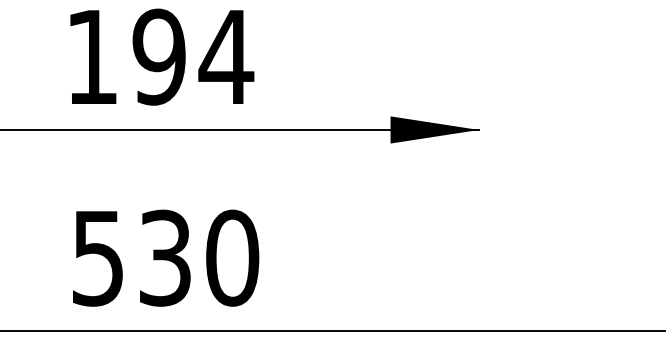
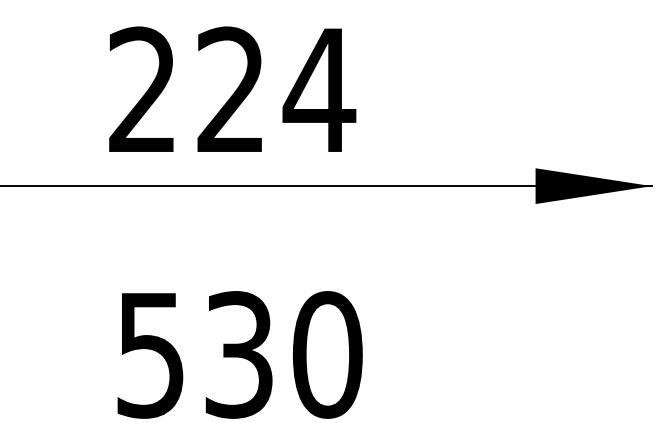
text: (125, 56) -> (186, 89), 194 -> 224

